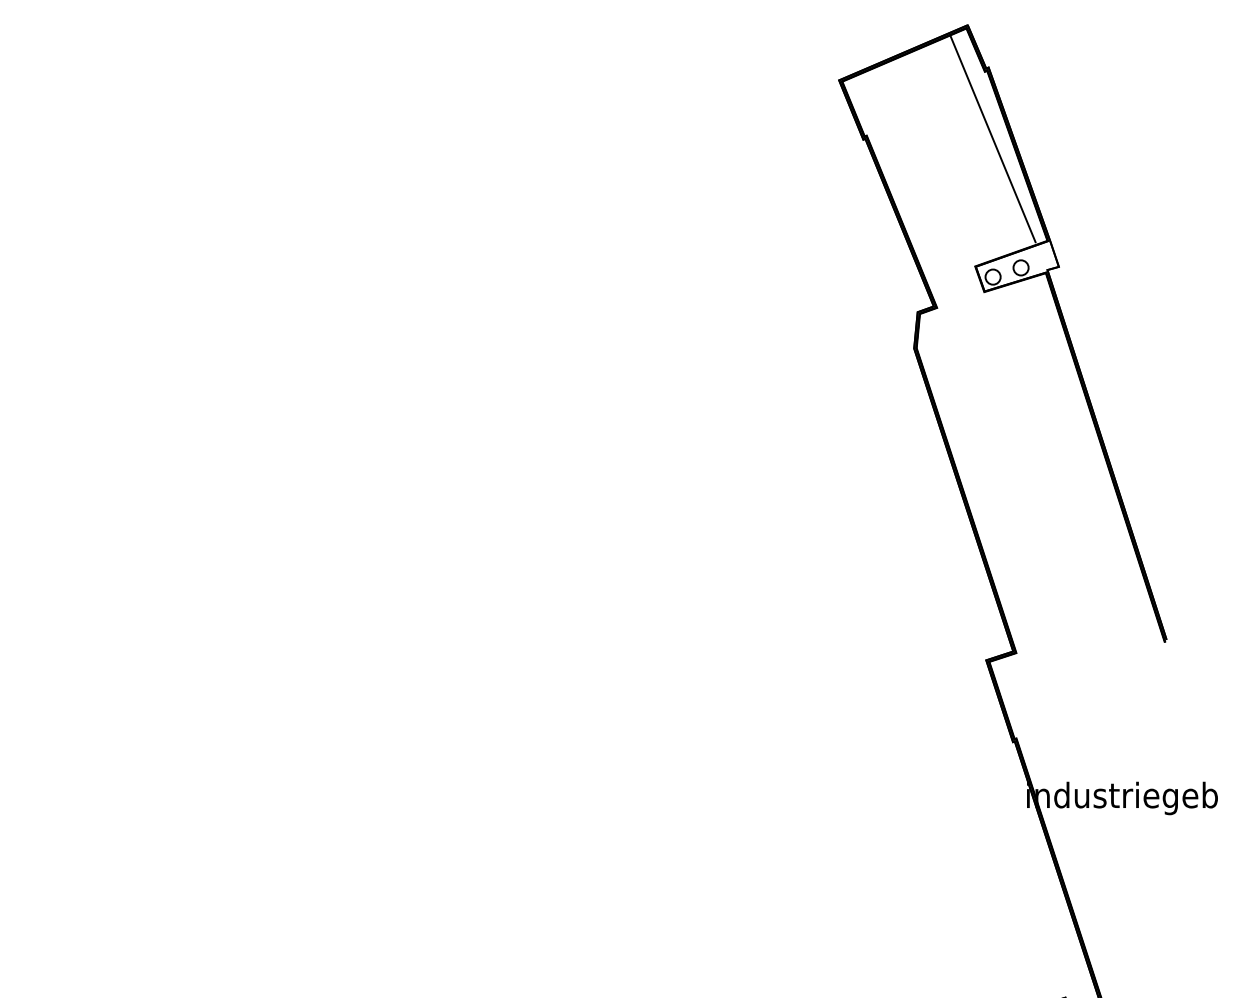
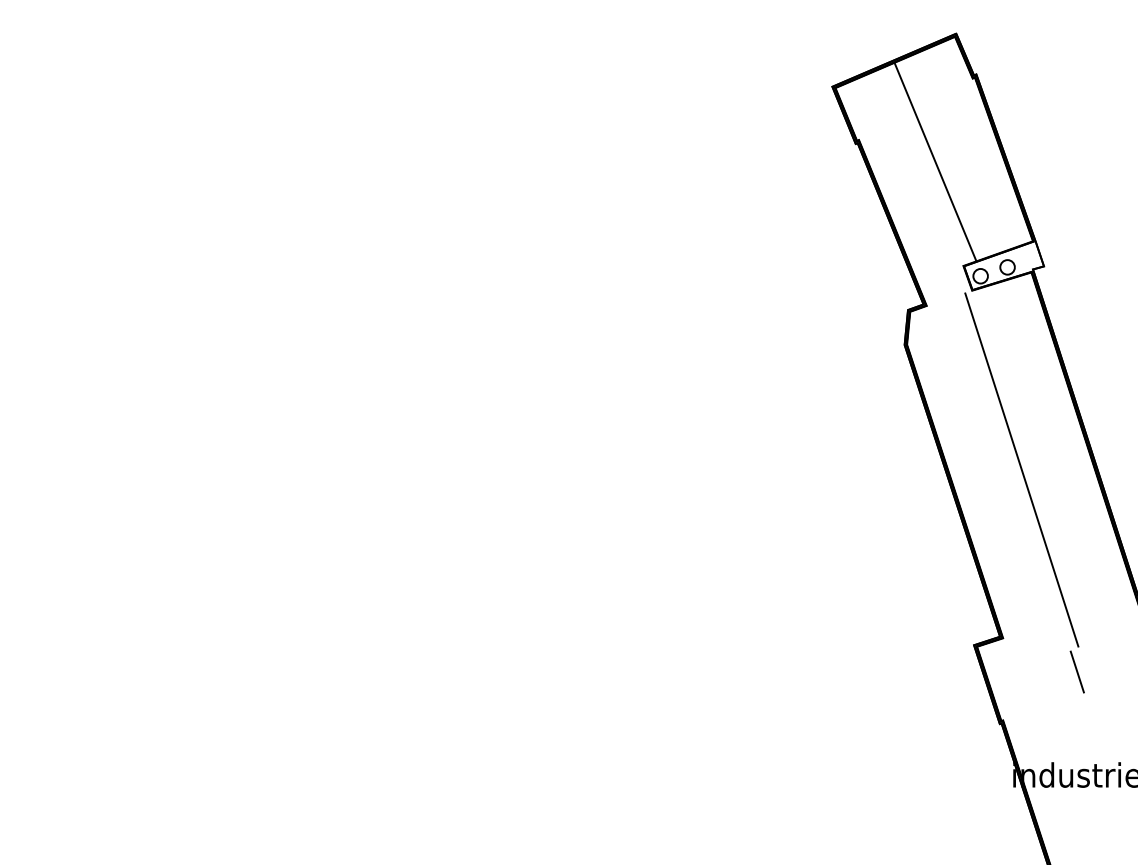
line: (992, 139) -> (934, 162), moved
line: (1035, 478) -> (1021, 470), added
line: (1093, 687) -> (1077, 671), added

